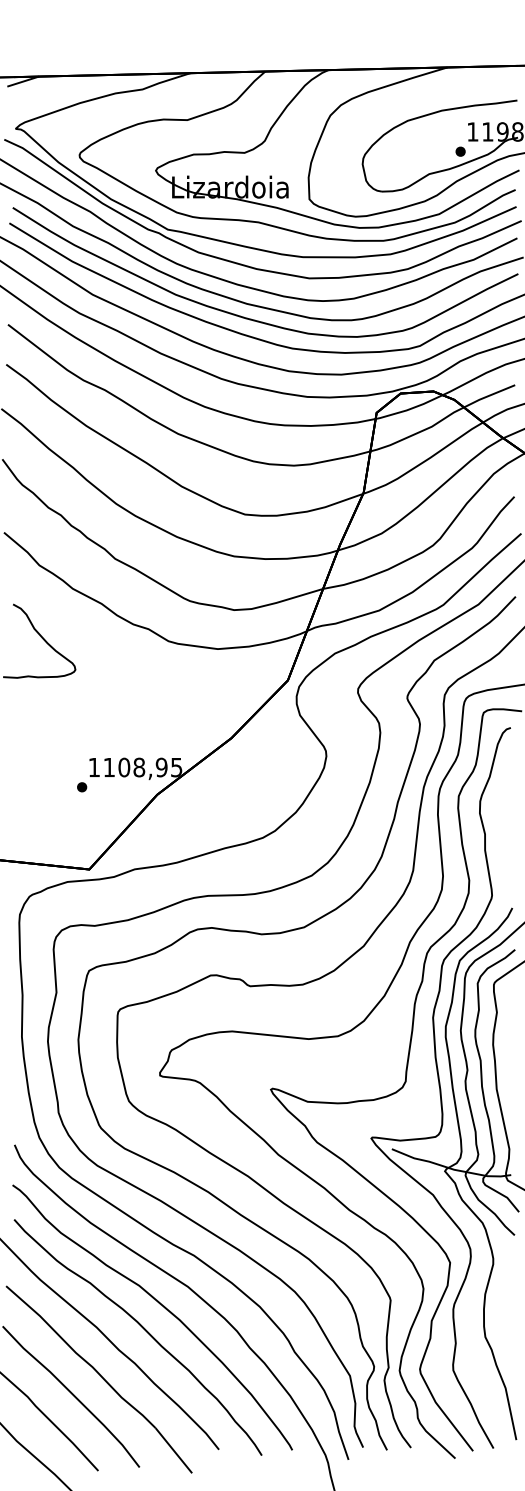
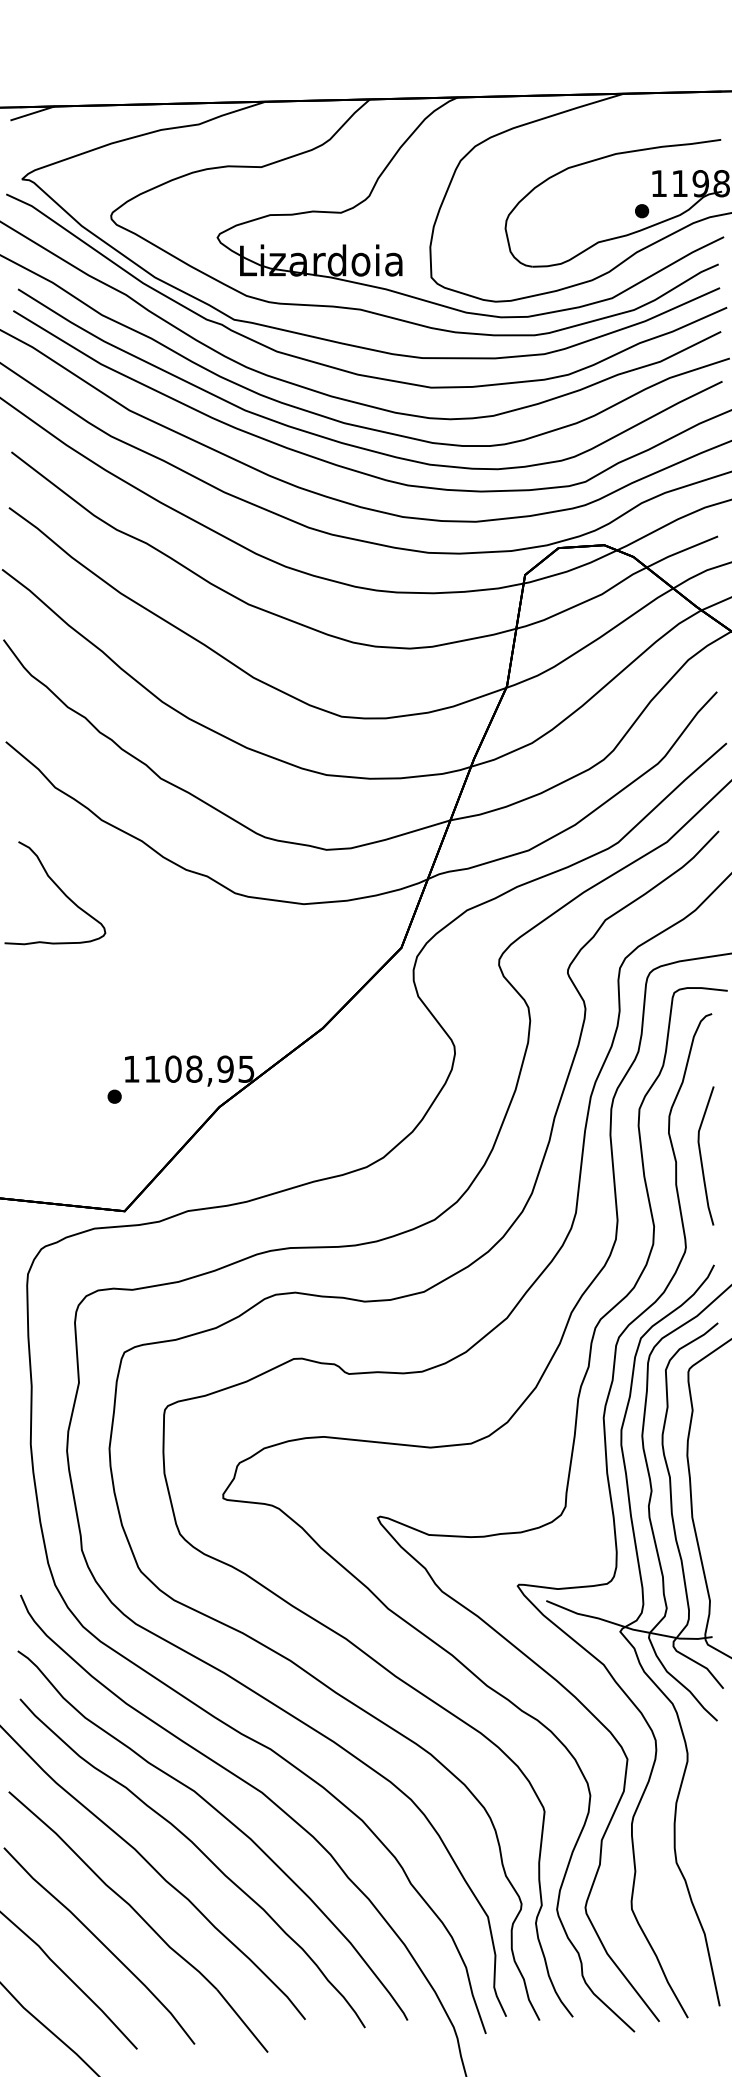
curve: (503, 829) -> (701, 1155), added

